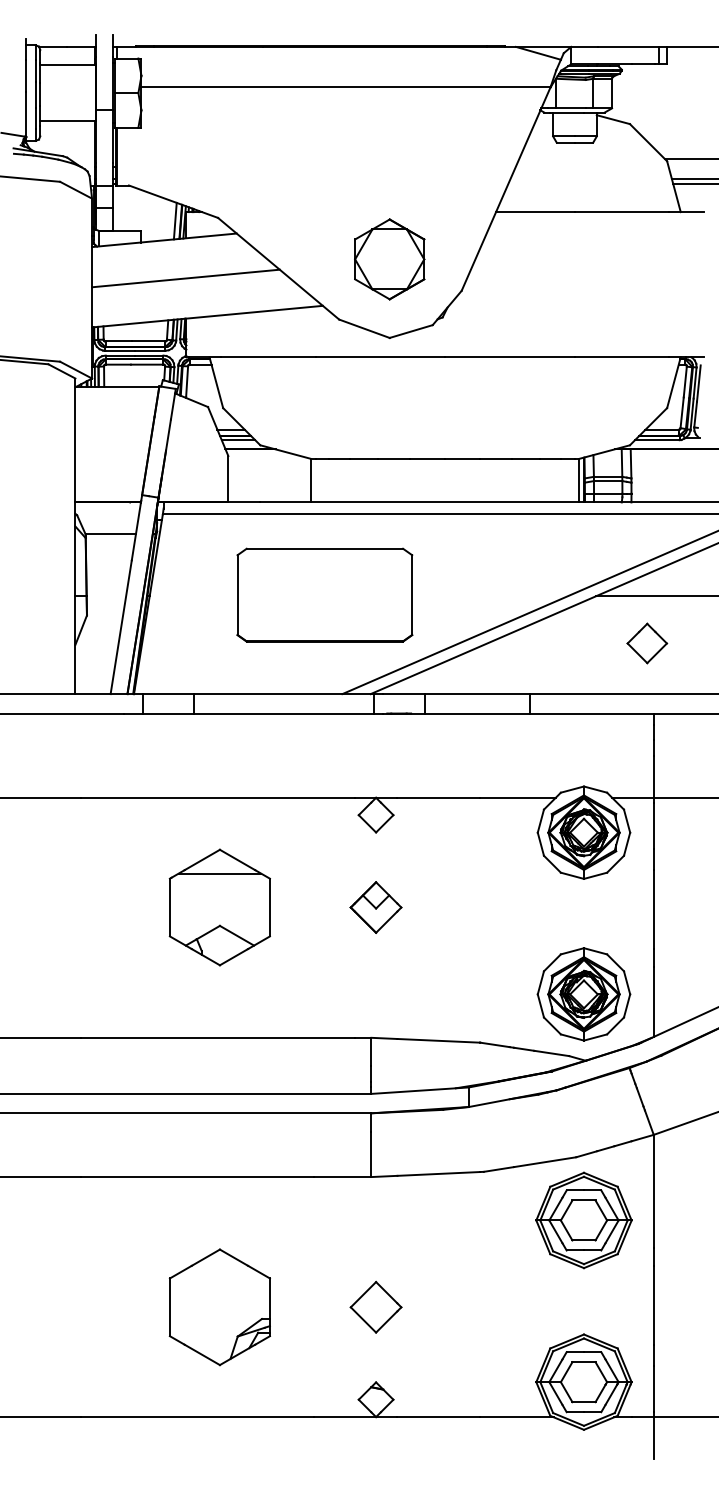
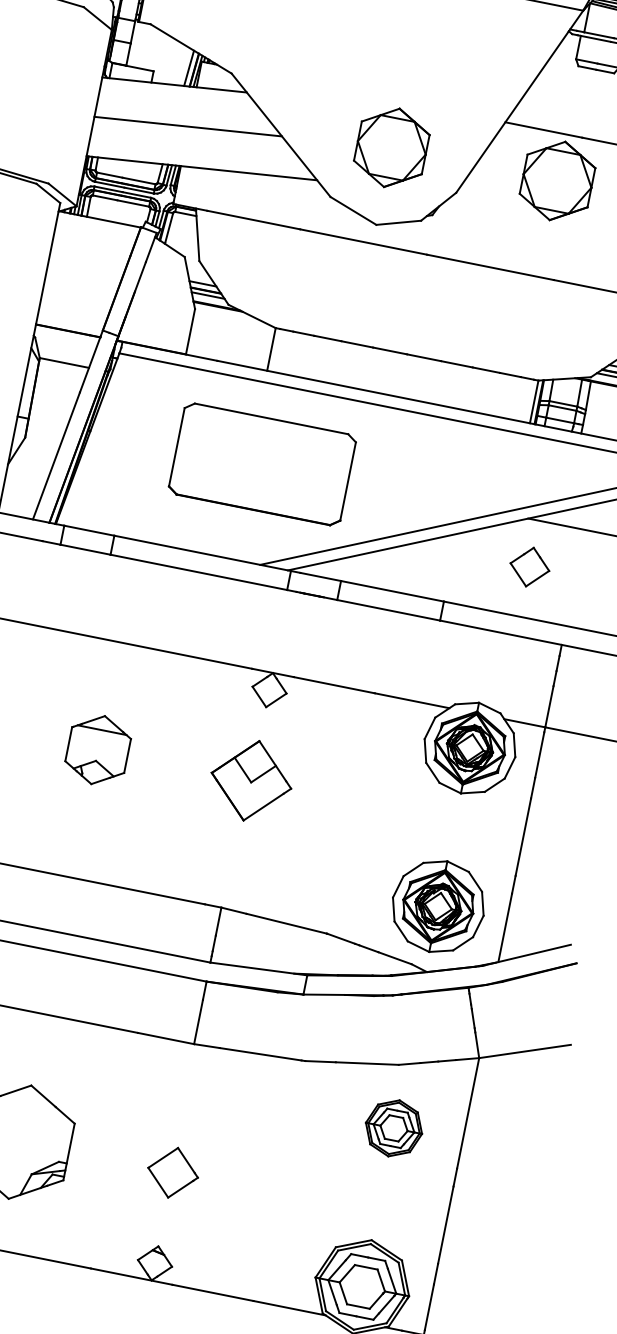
part: (558, 259) -> (557, 181), added
part: (647, 643) -> (530, 567), moved
part: (219, 907) -> (97, 750), size x0.6
part: (375, 907) -> (250, 780), size x1.6
part: (583, 1220) -> (393, 1128), size x0.6

